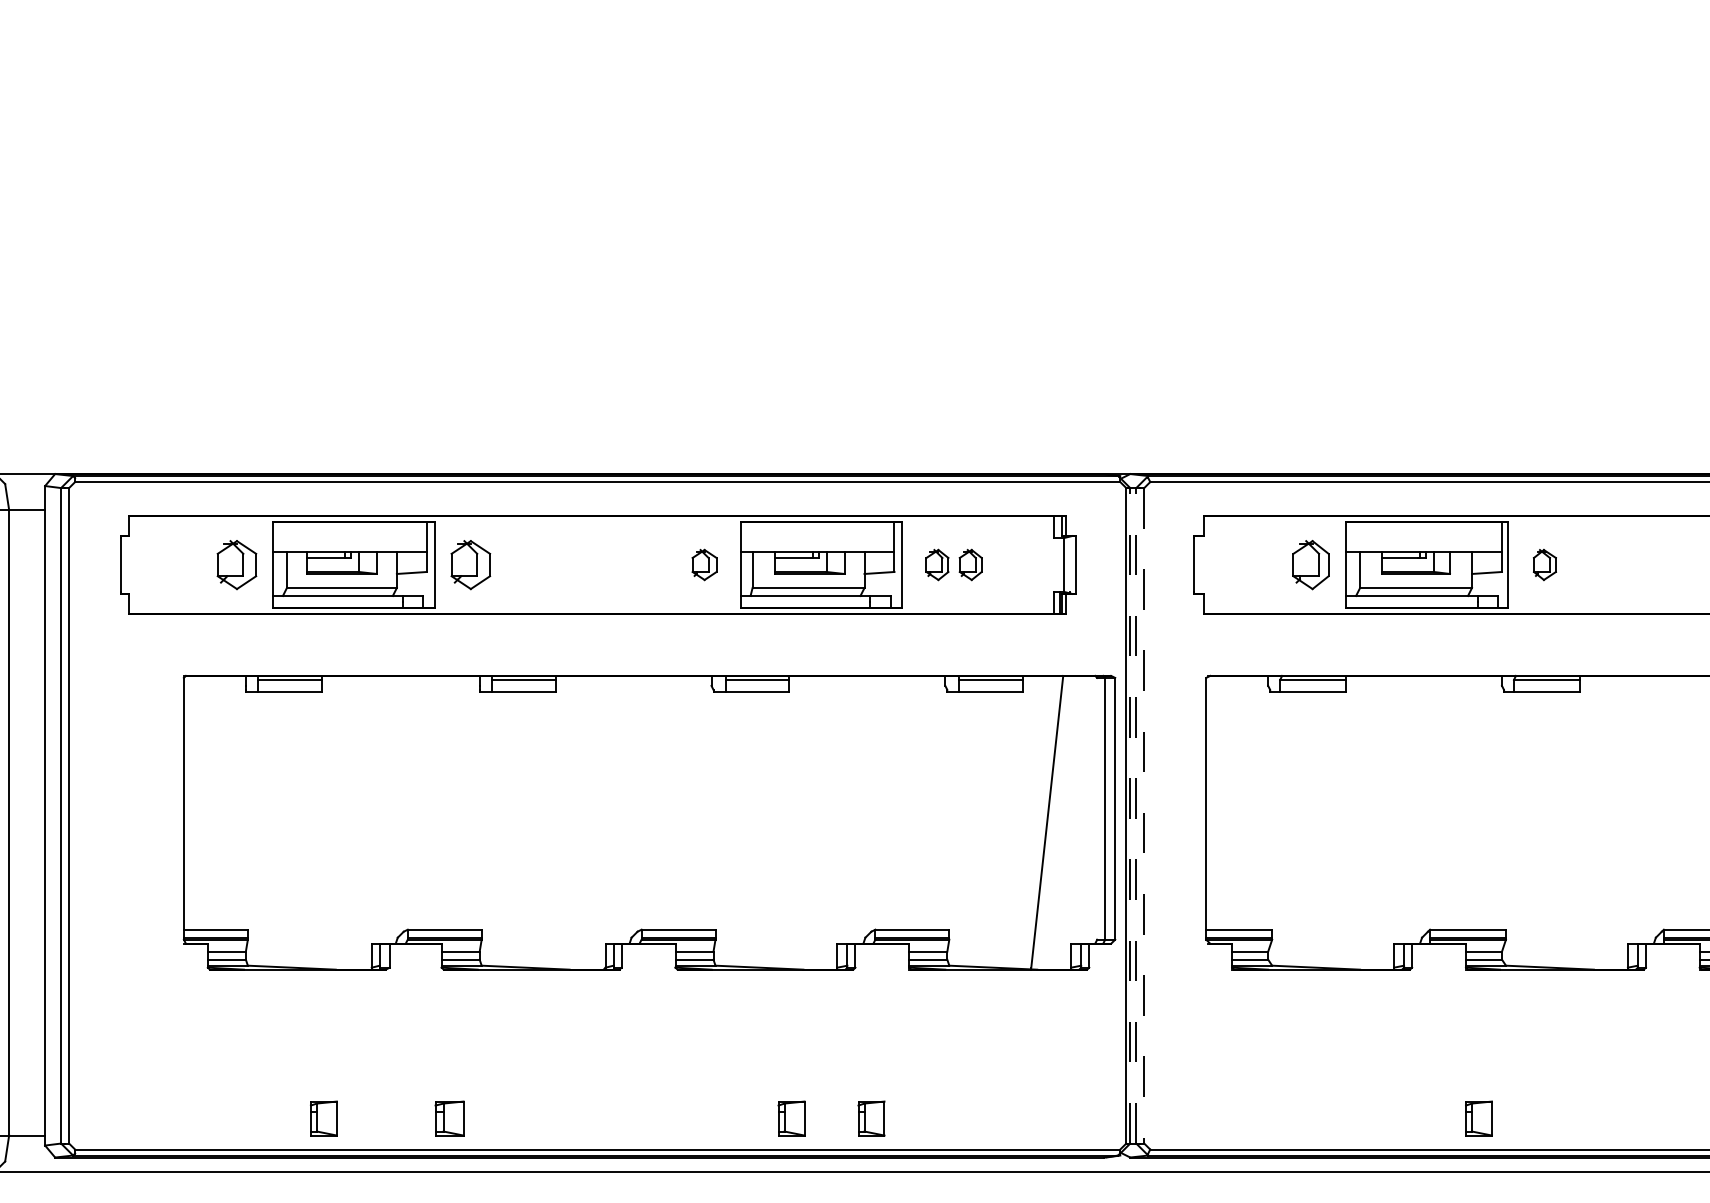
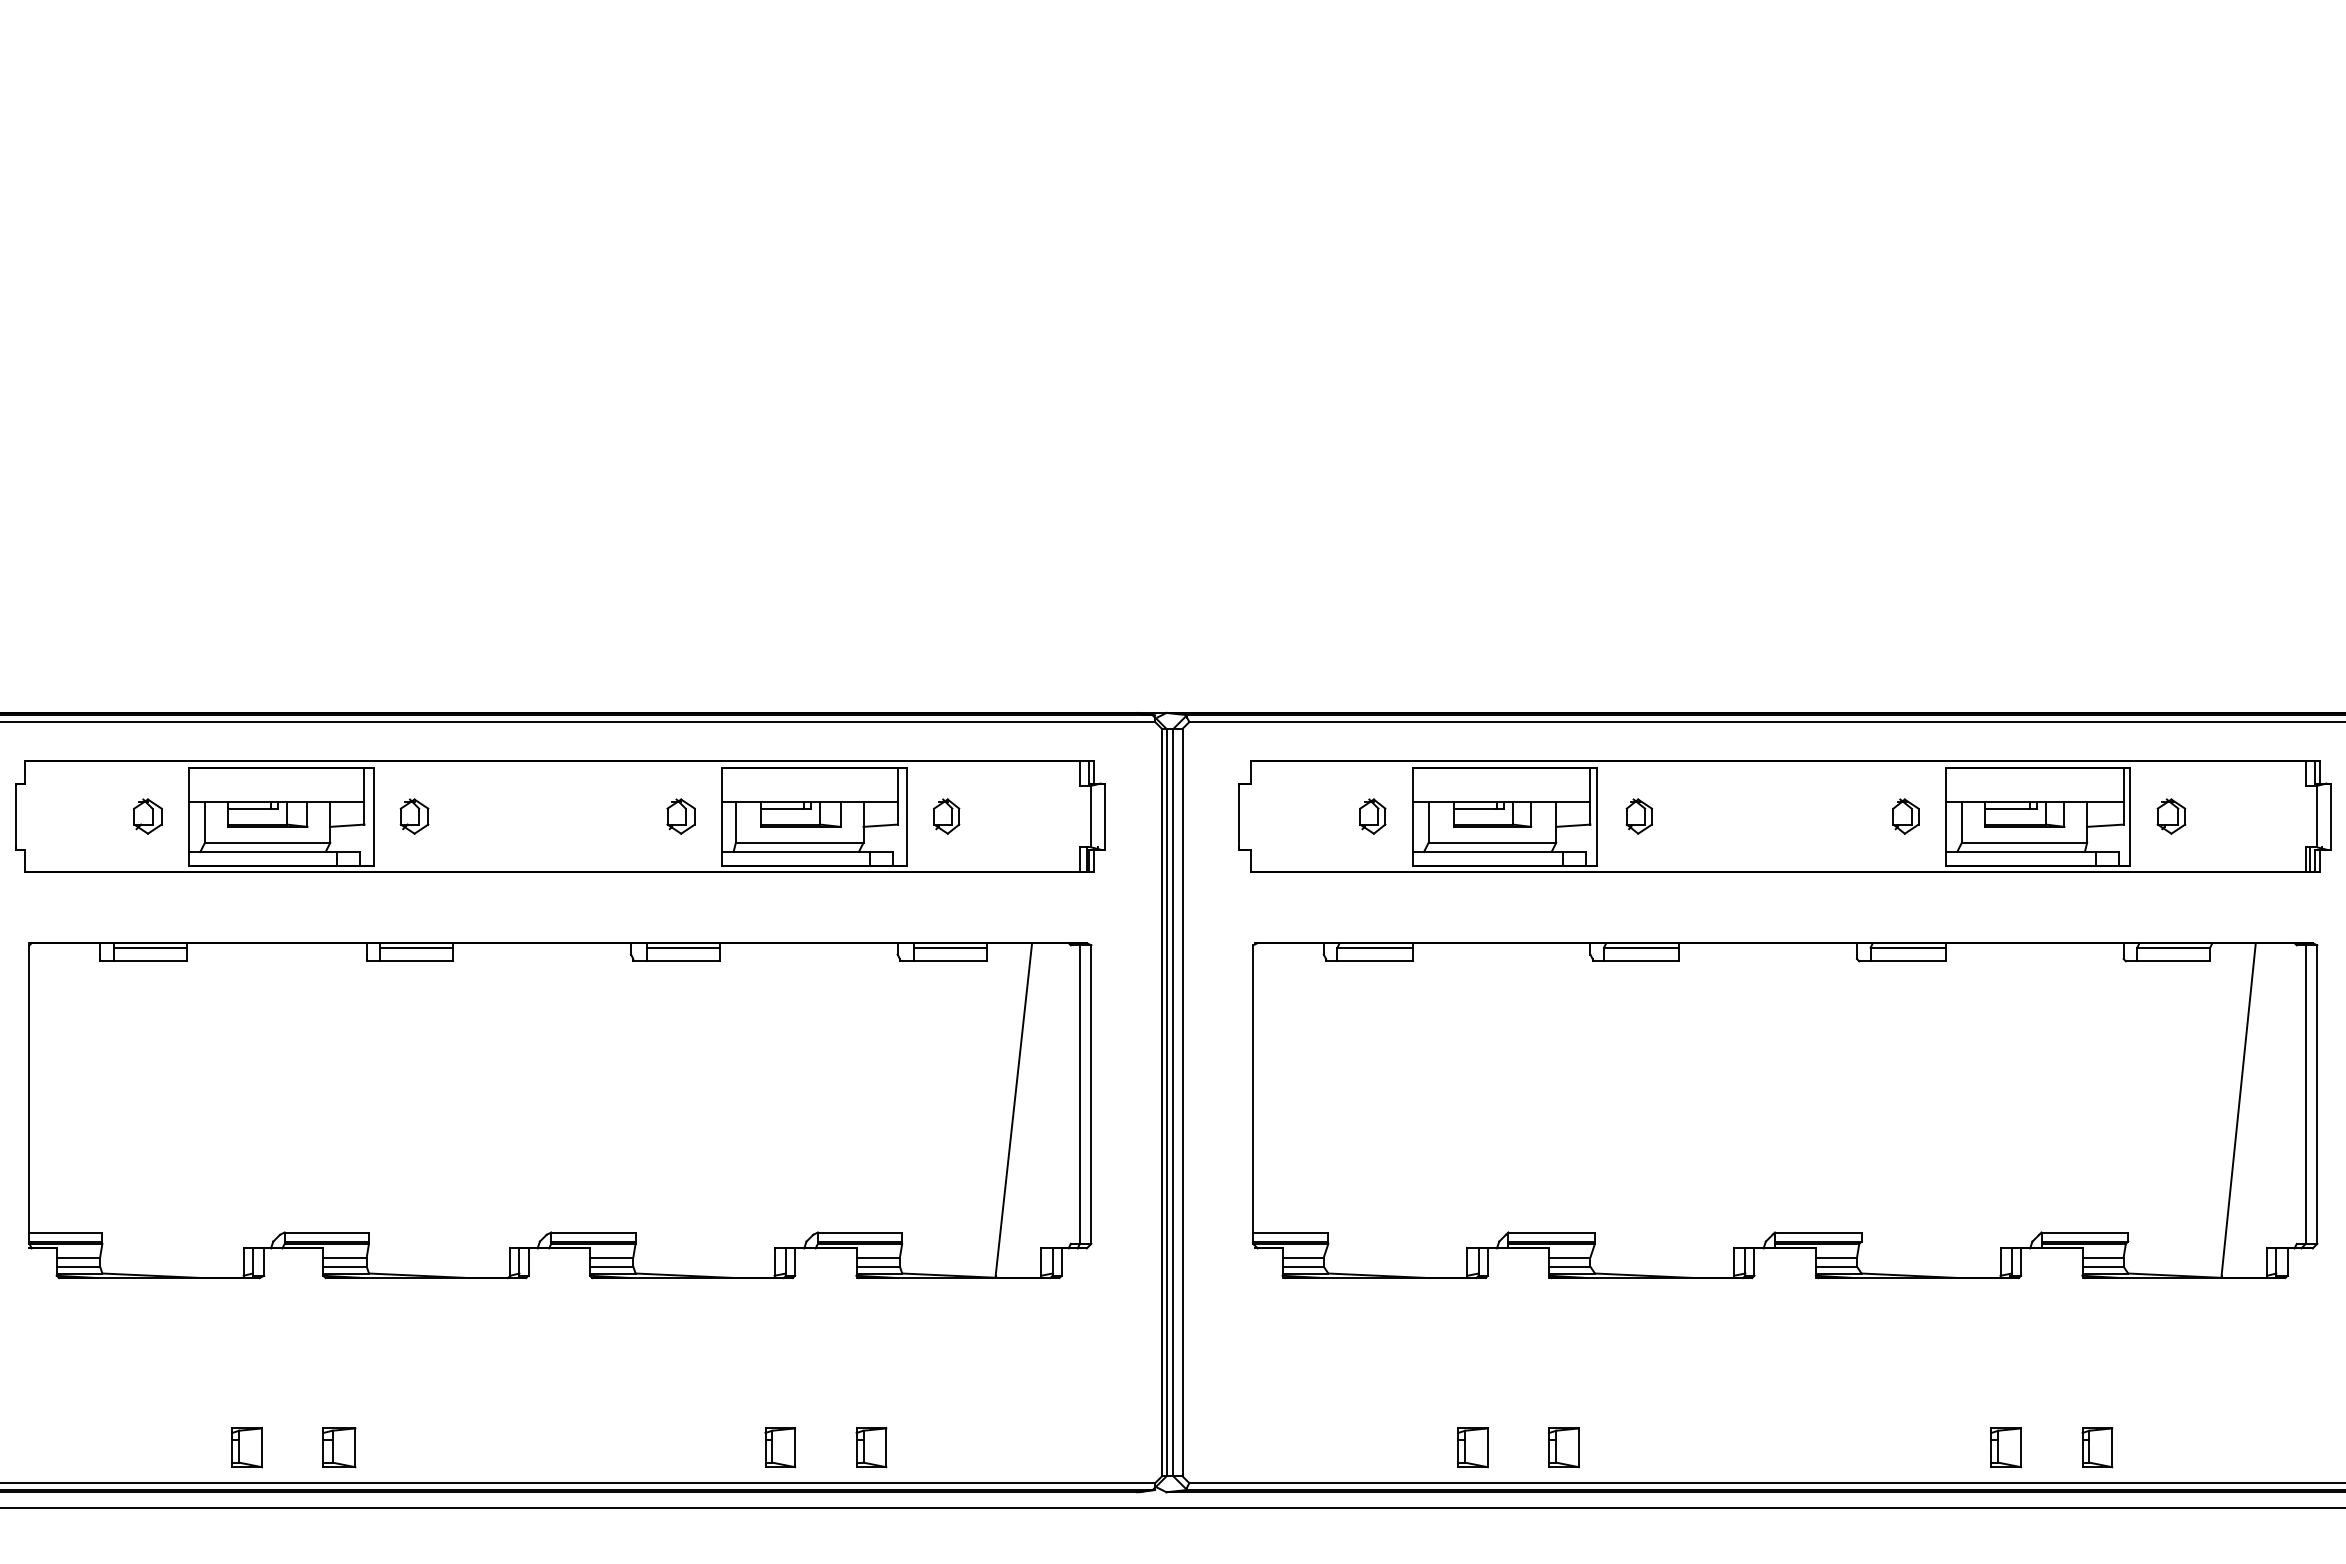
part: (236, 564) -> (147, 816), size x0.62
part: (470, 564) -> (414, 816), size x0.62
part: (970, 564) -> (984, 816), removed
part: (1310, 564) -> (1372, 816), size x0.62
line: (1130, 815) -> (1166, 1102), dashed -> solid
line: (1136, 815) -> (1173, 1102), dashed -> solid
line: (1144, 815) -> (1182, 1102), dashed -> solid
part: (649, 822) -> (560, 1110), moved
part: (449, 1118) -> (339, 1447), moved
part: (1398, 1118) -> (1472, 1447), added

